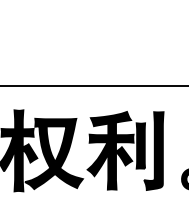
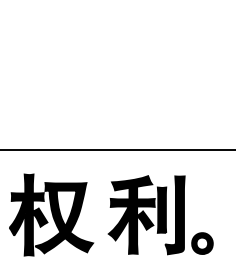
part: (125, 151) -> (146, 215), moved

